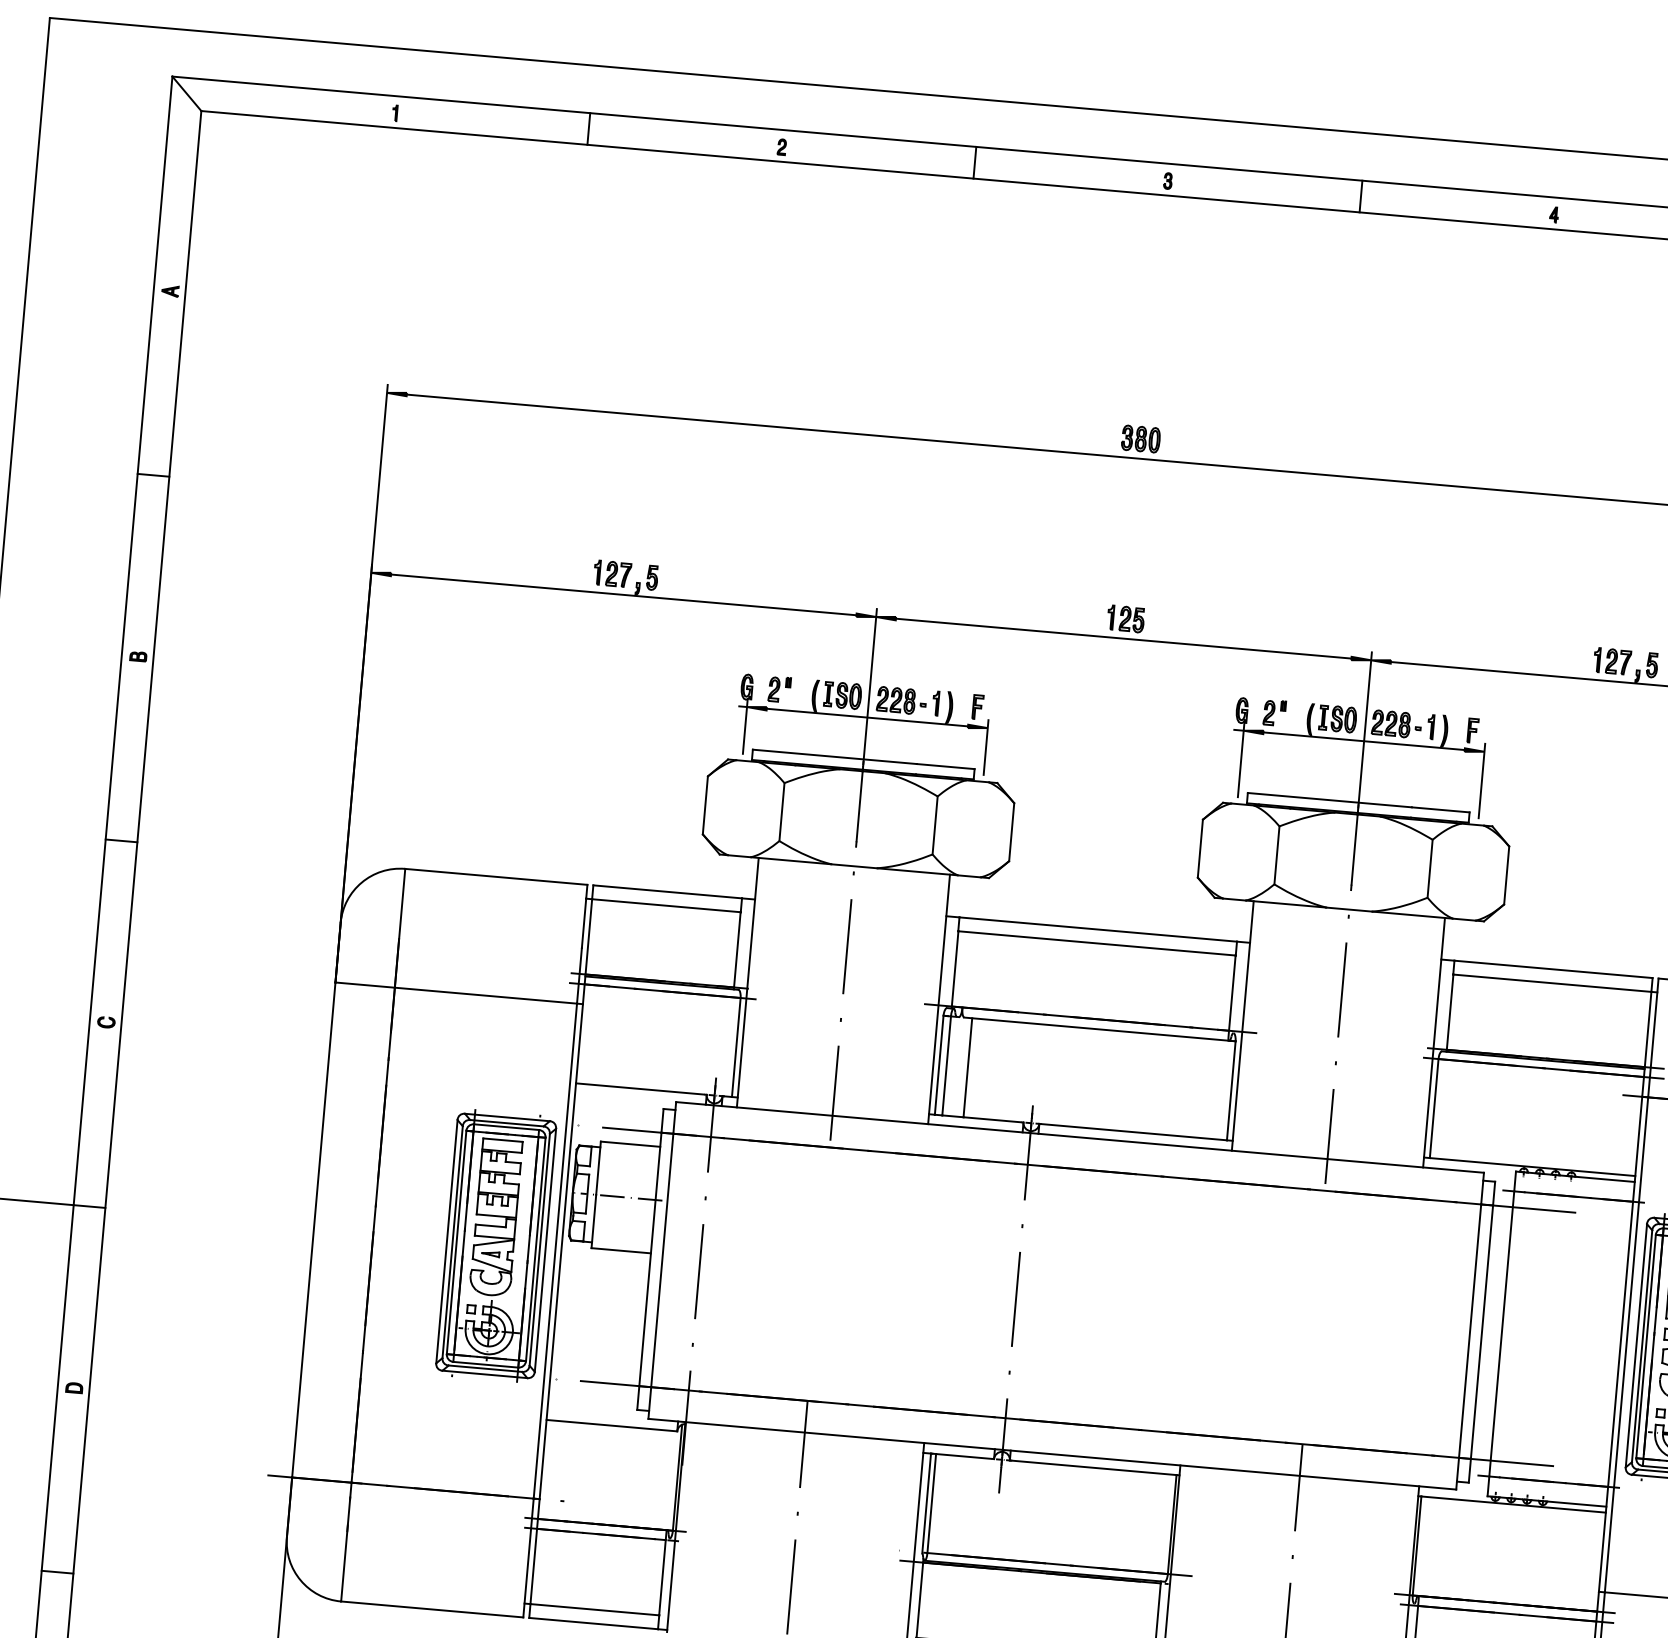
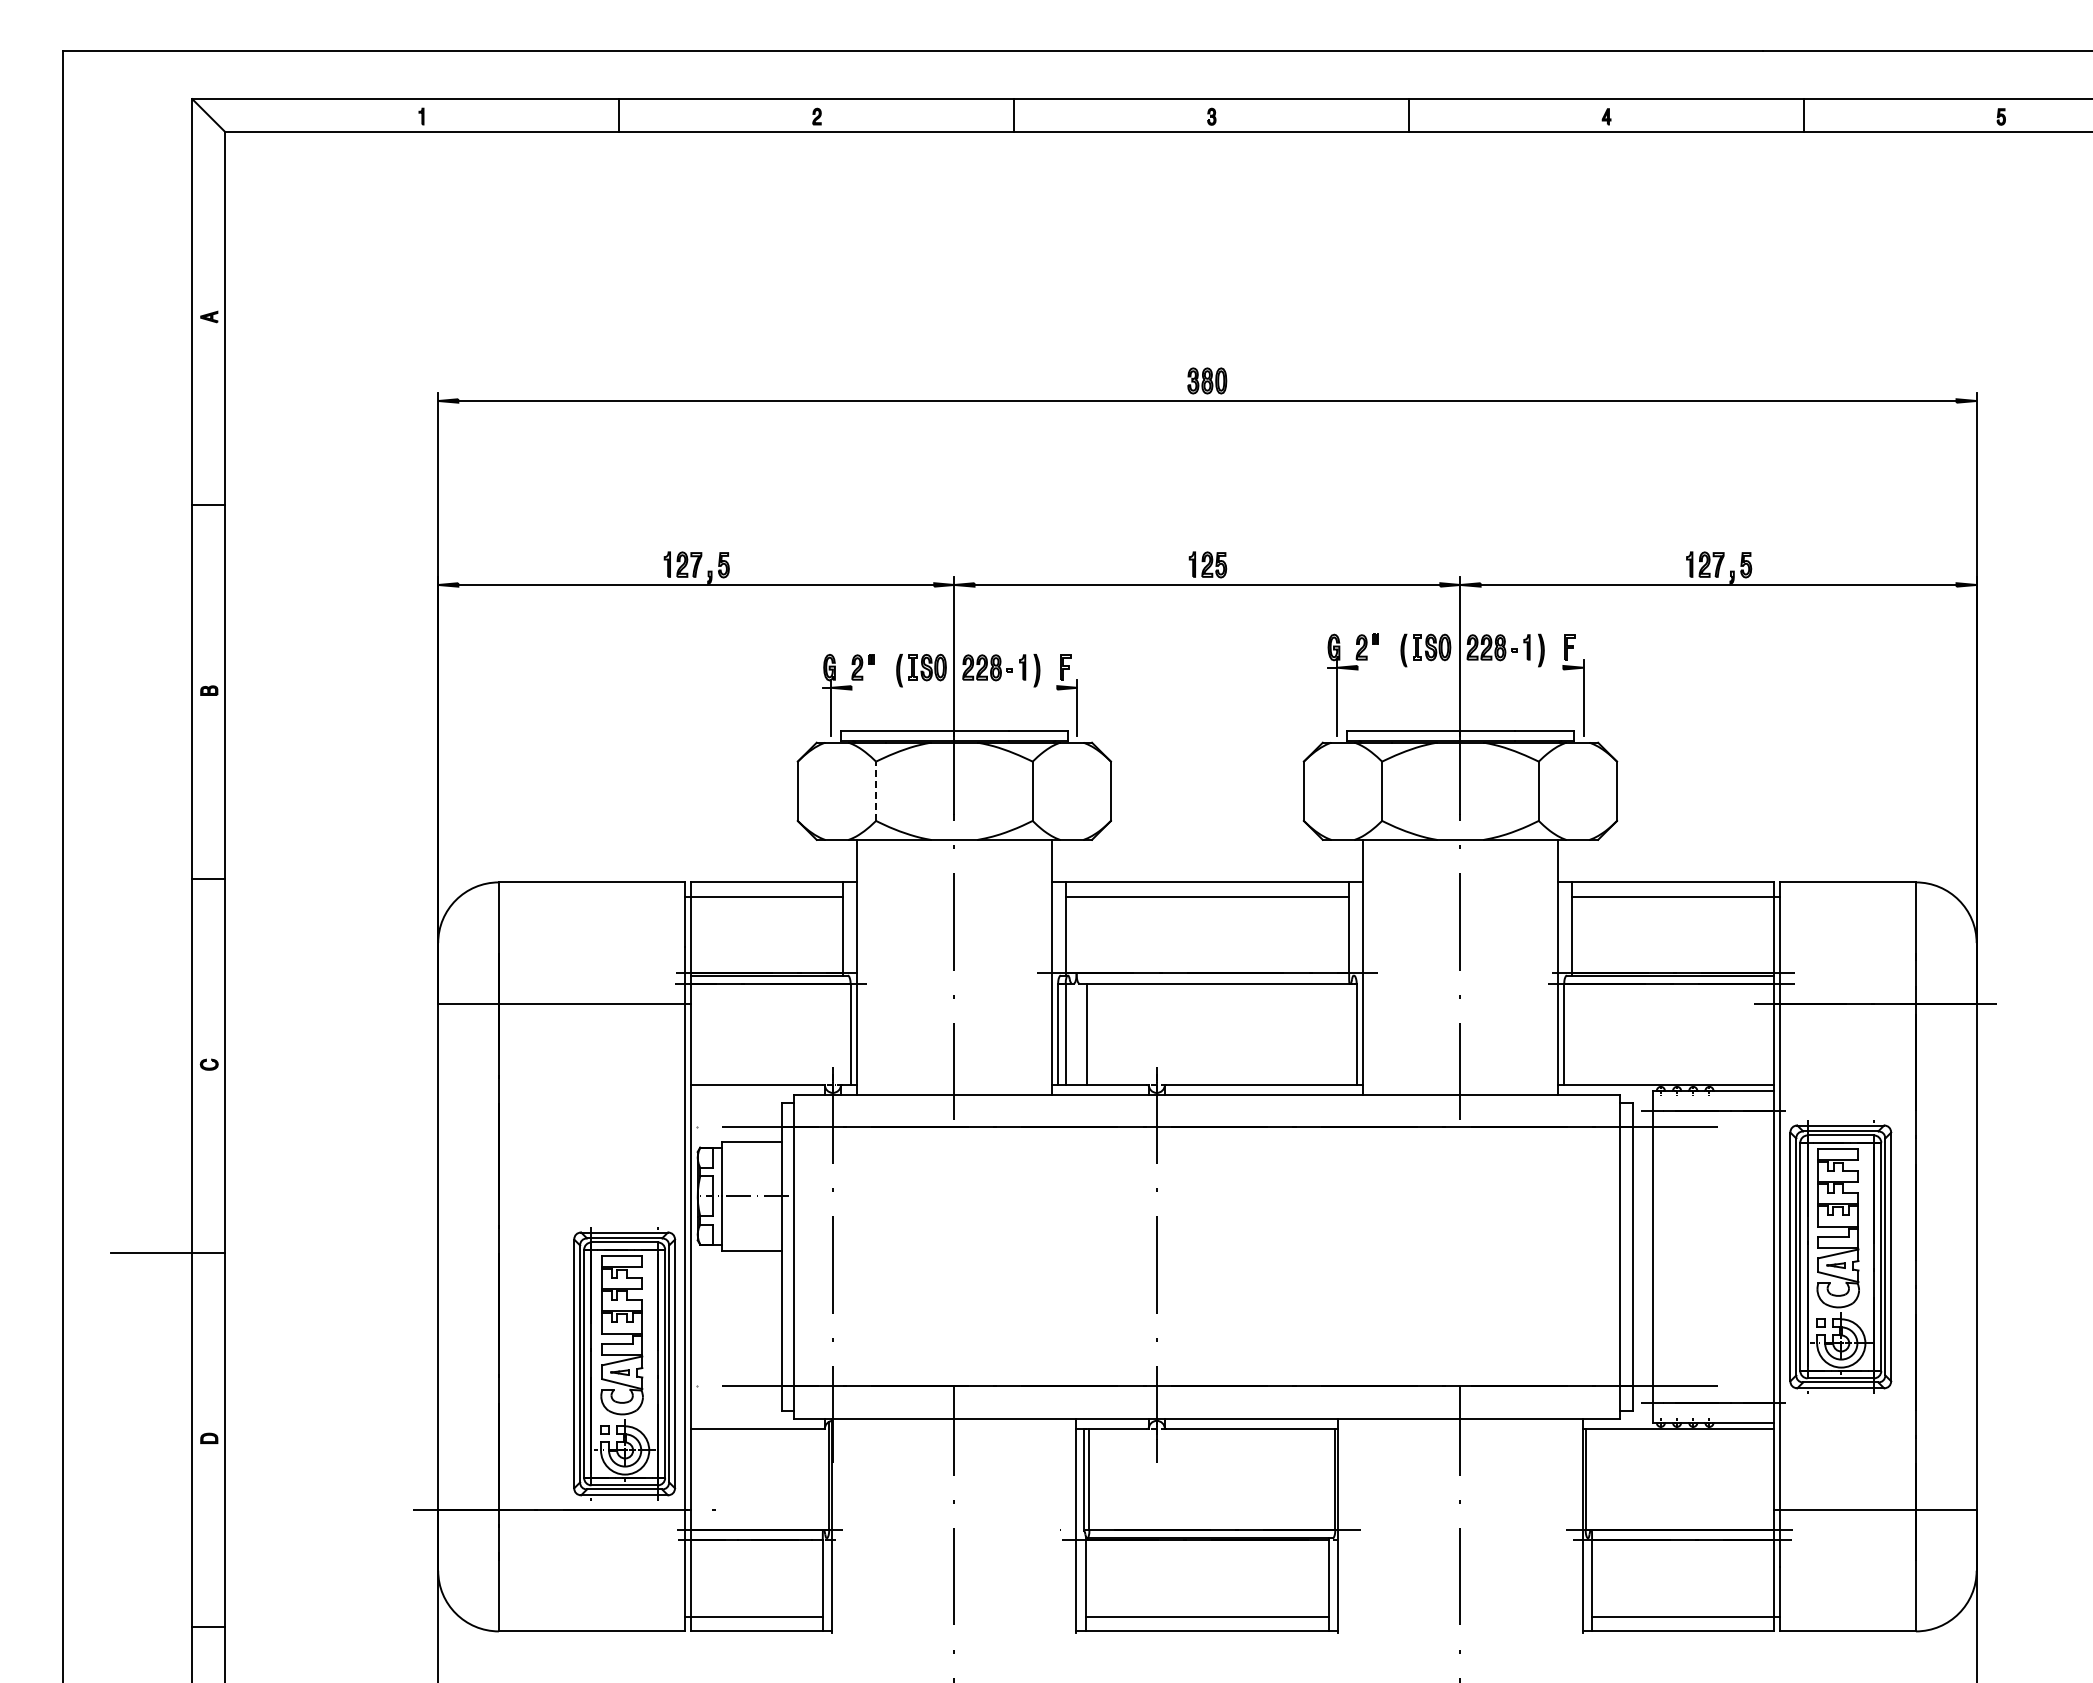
line: (867, 717) -> (954, 687), removed
line: (1364, 741) -> (1460, 667), removed
line: (782, 812) -> (876, 791), solid -> dashed
part: (496, 1245) -> (624, 1363), moved

